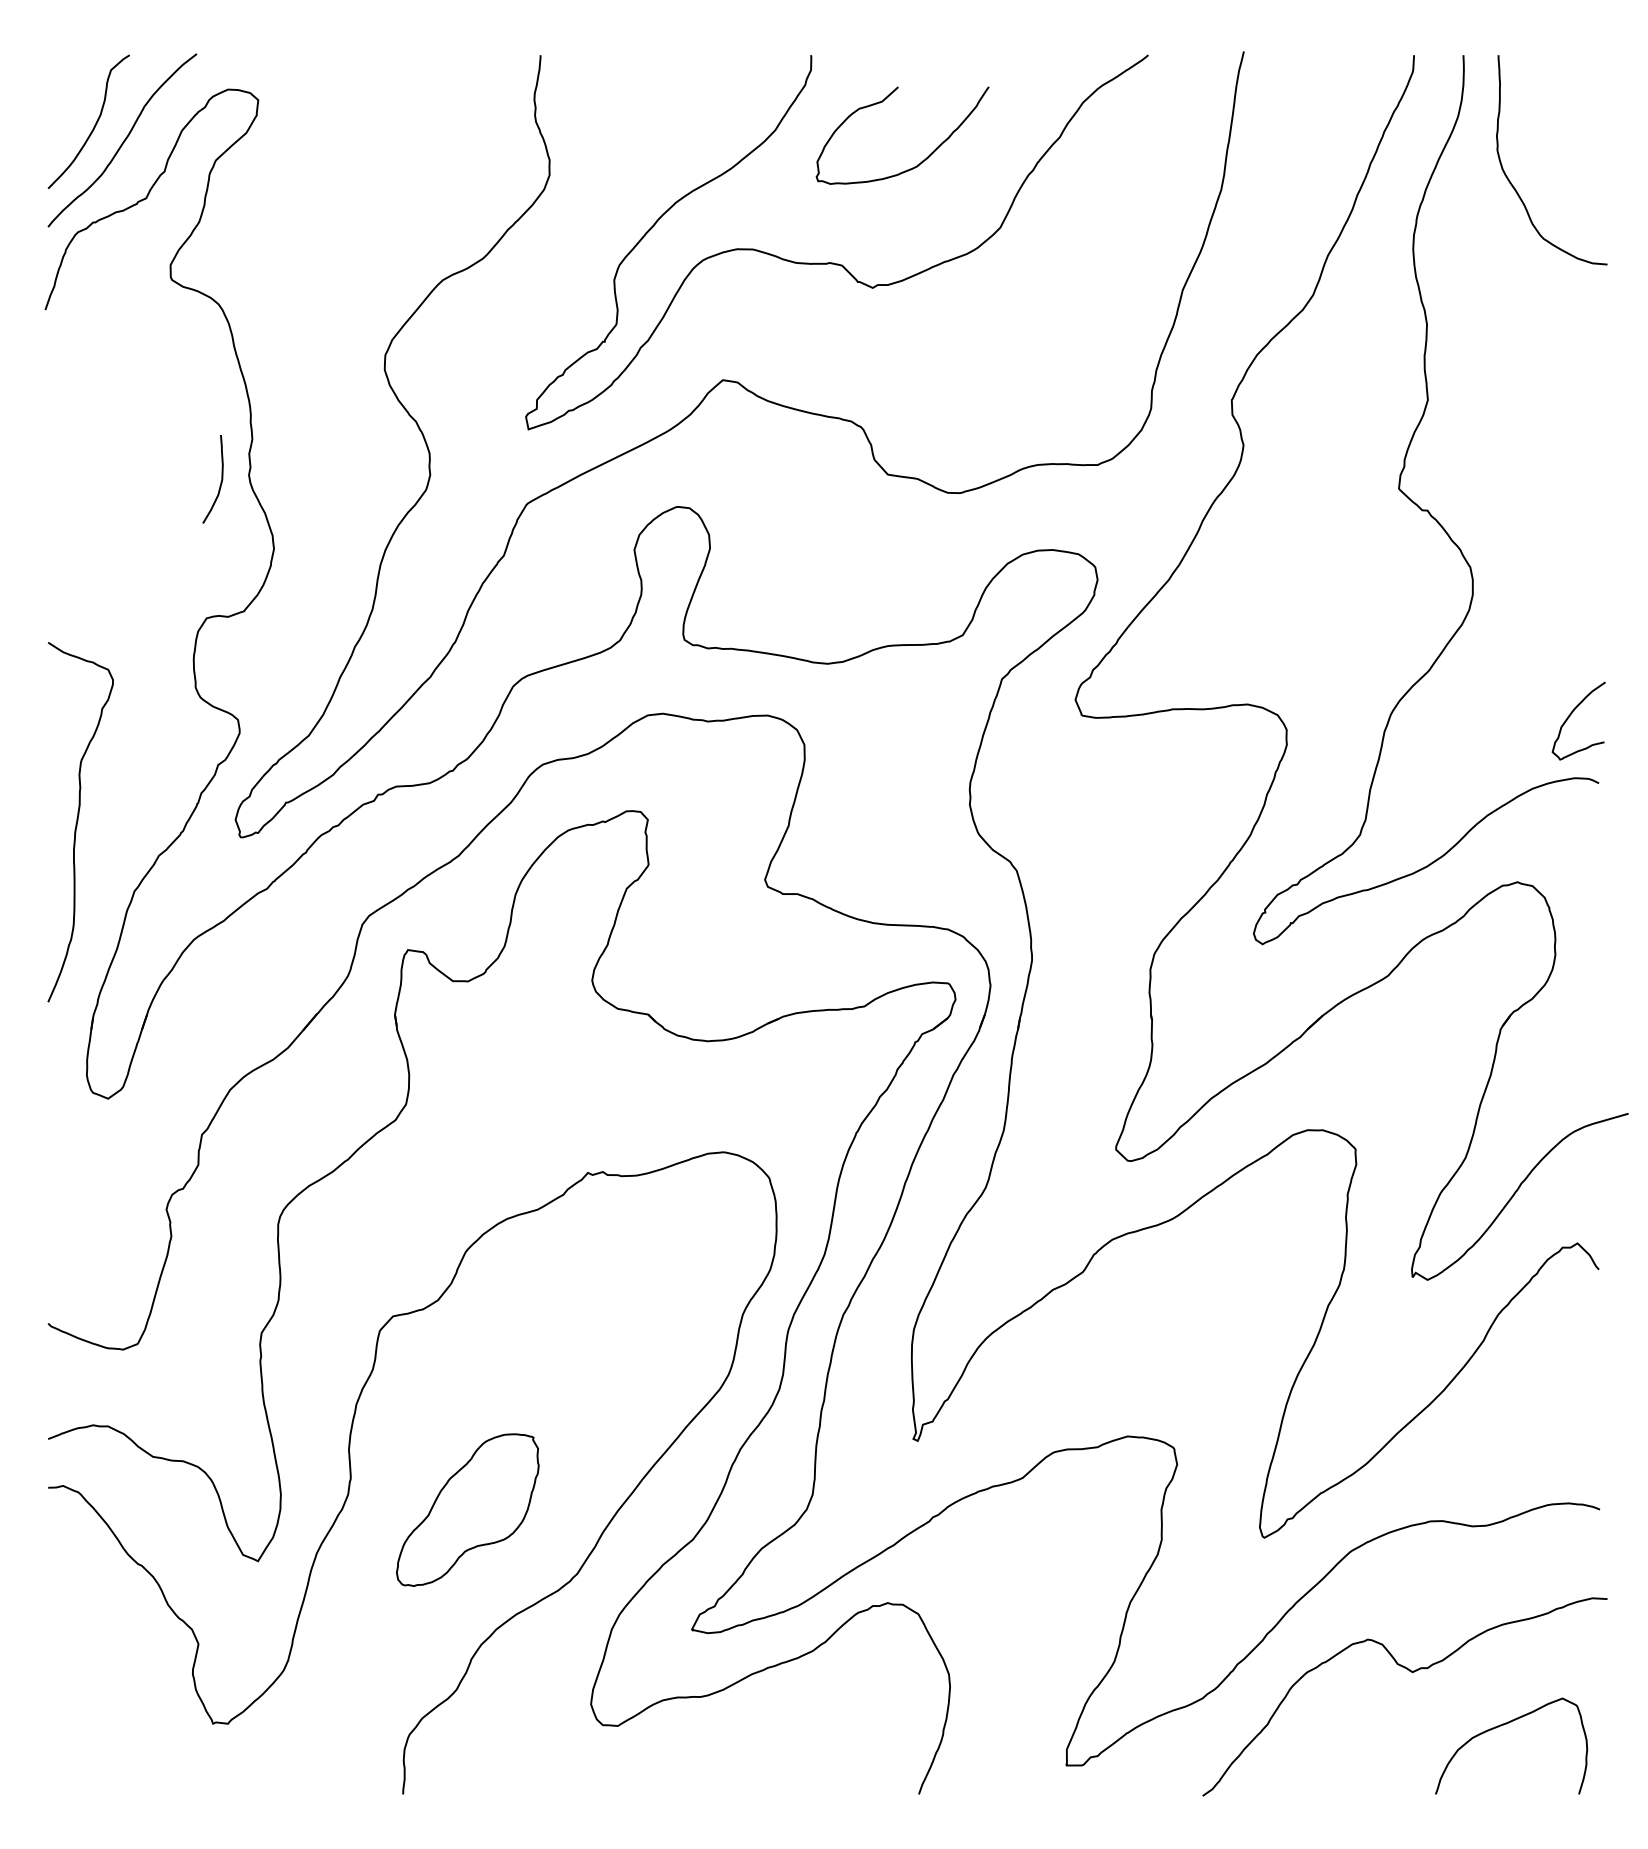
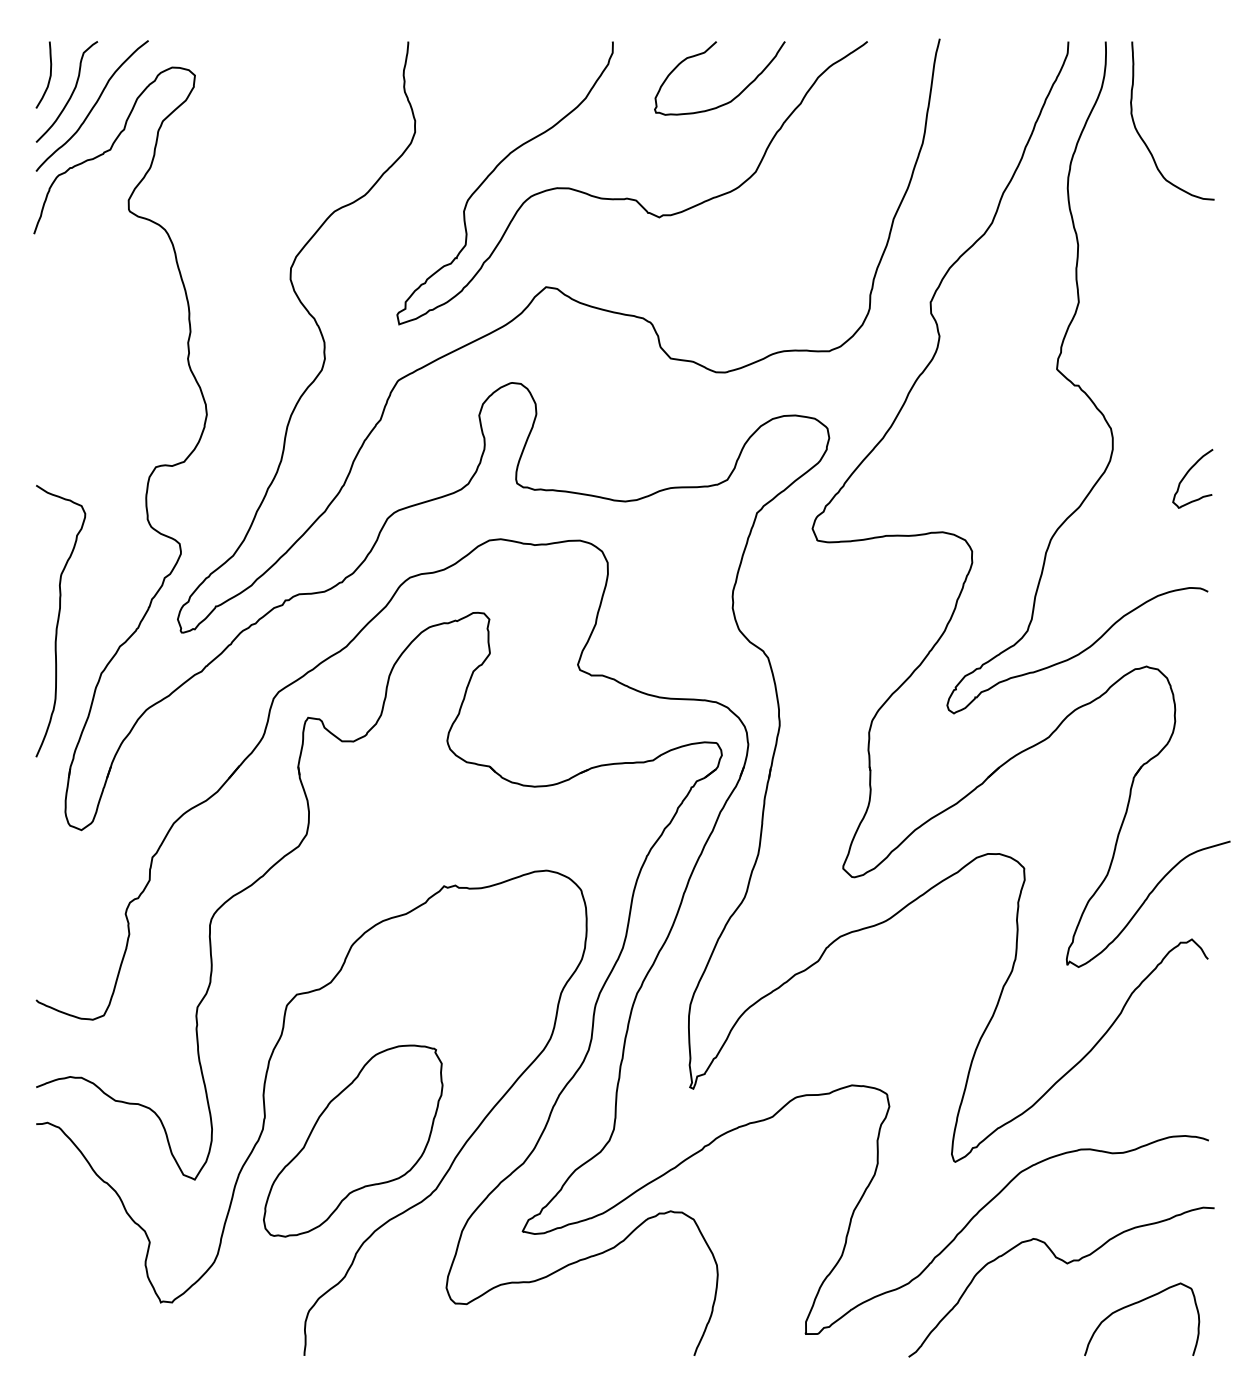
curve: (924, 158) -> (736, 95), moved
curve: (220, 478) -> (49, 74), moved
curve: (1571, 715) -> (1187, 474), moved
part: (468, 1509) -> (353, 1140), size x1.67

